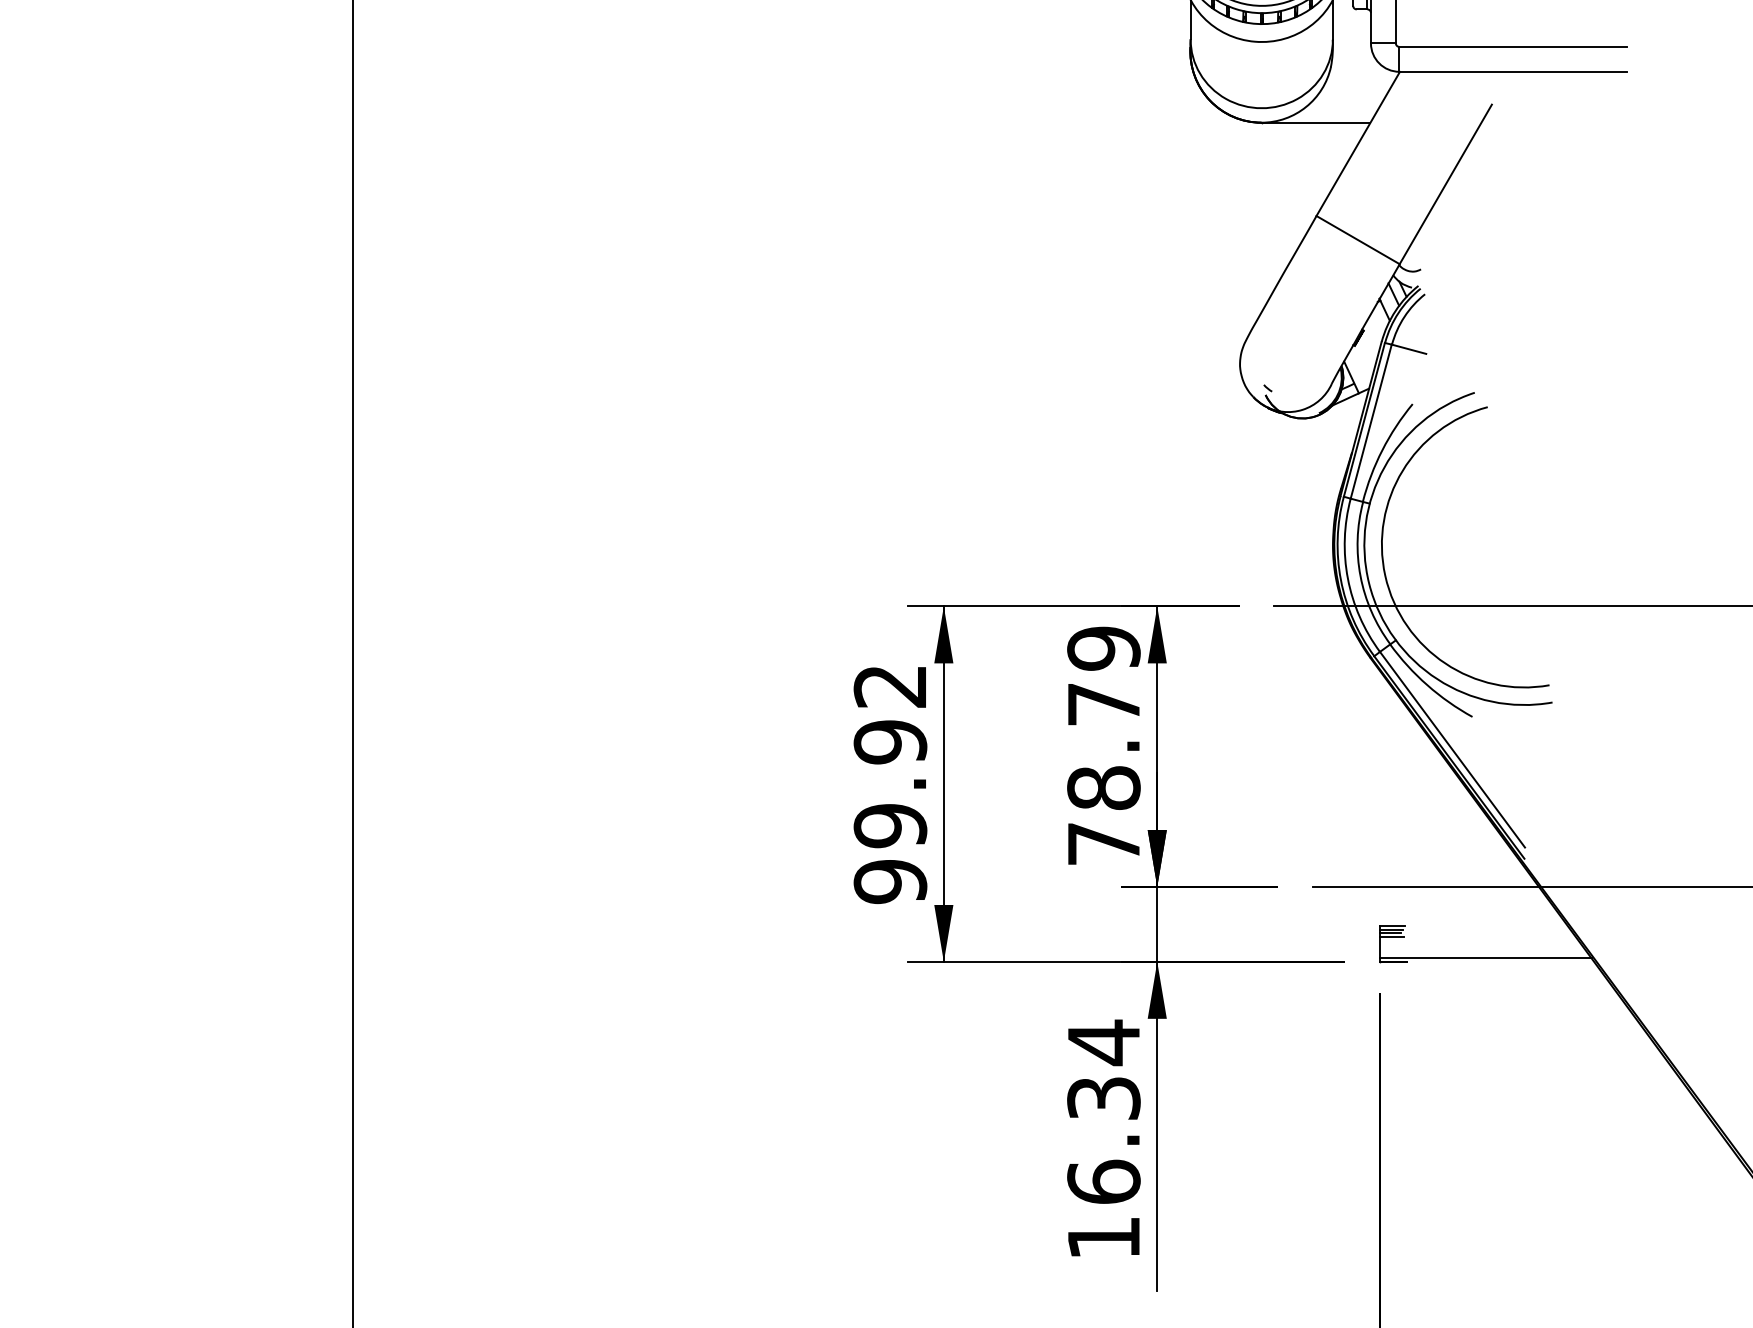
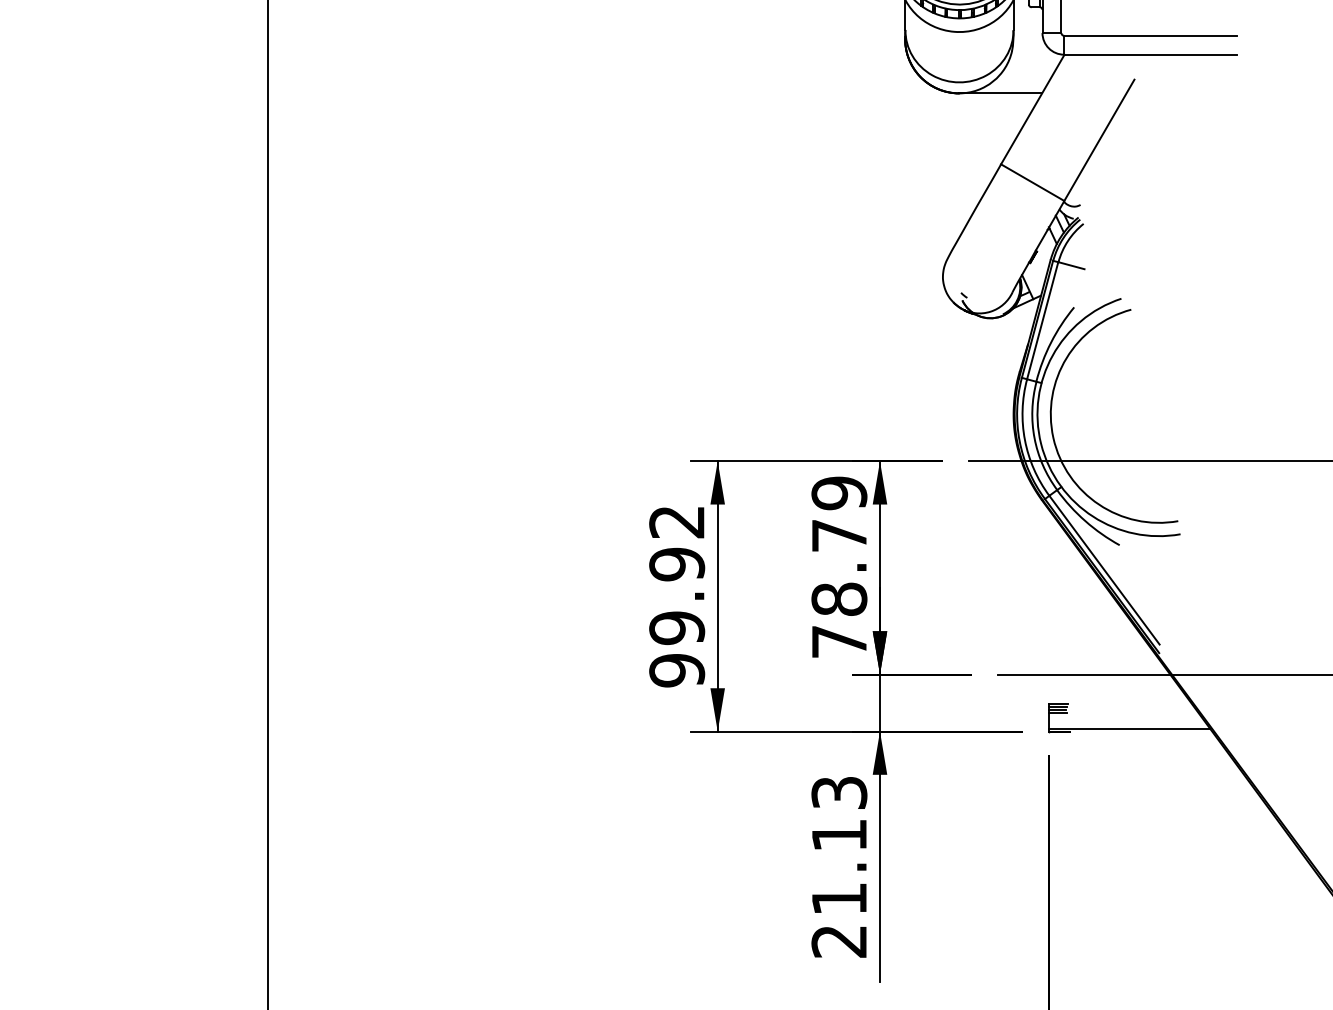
text: (1103, 1139) -> (839, 866), 16.34 -> 21.13

